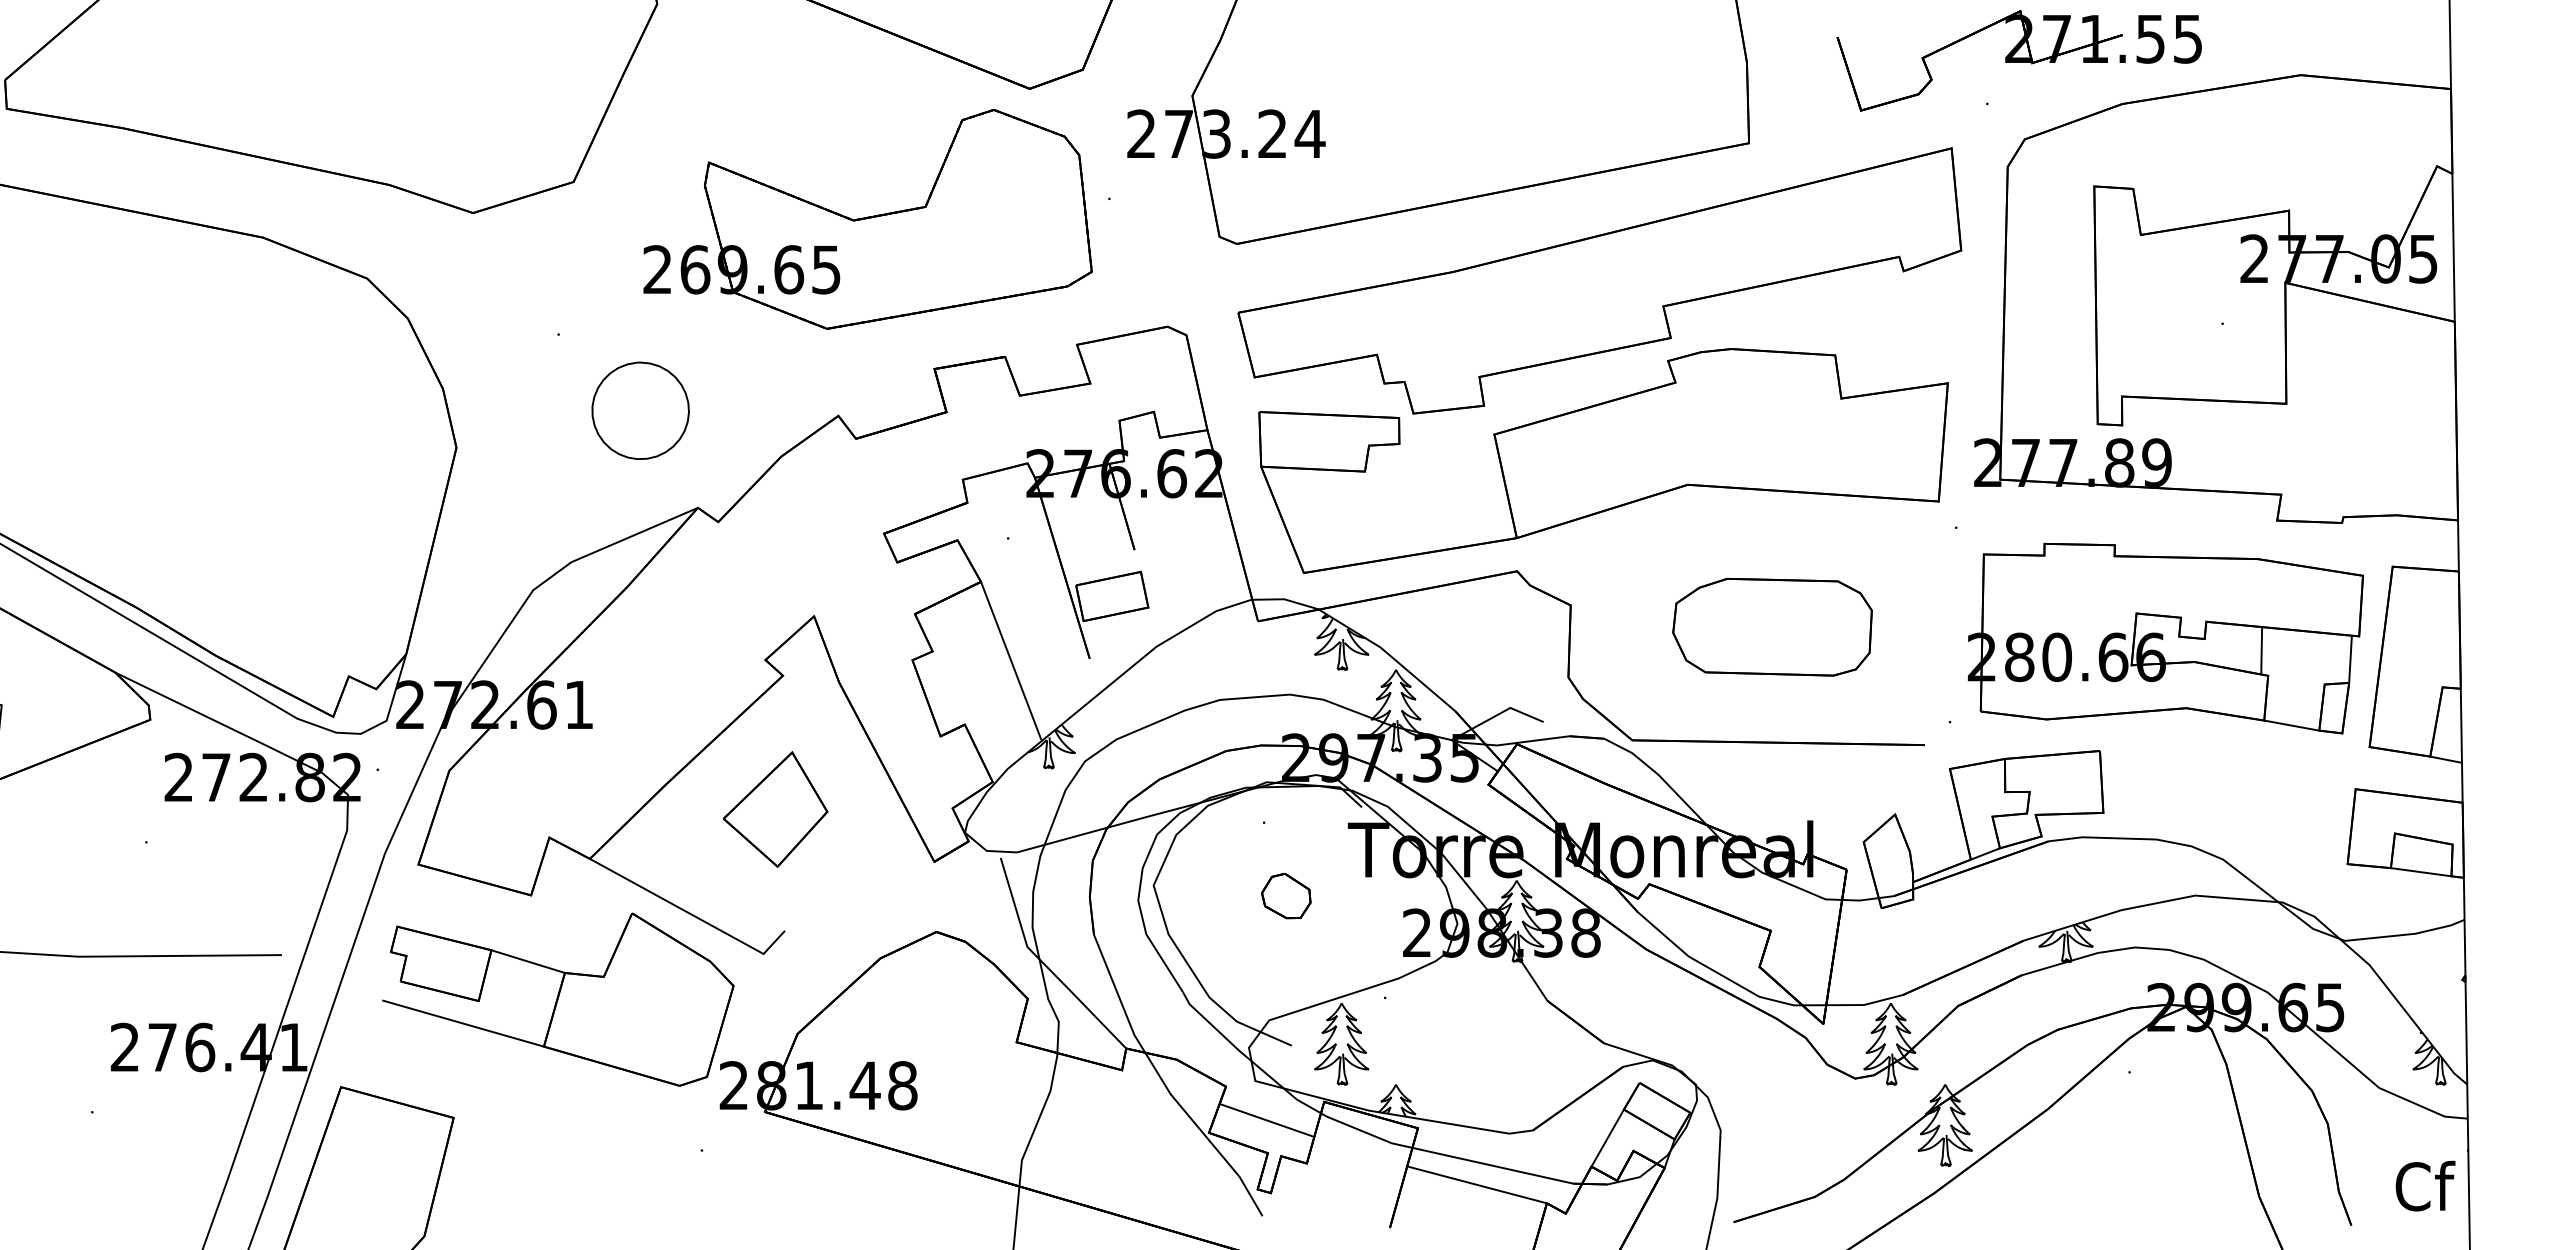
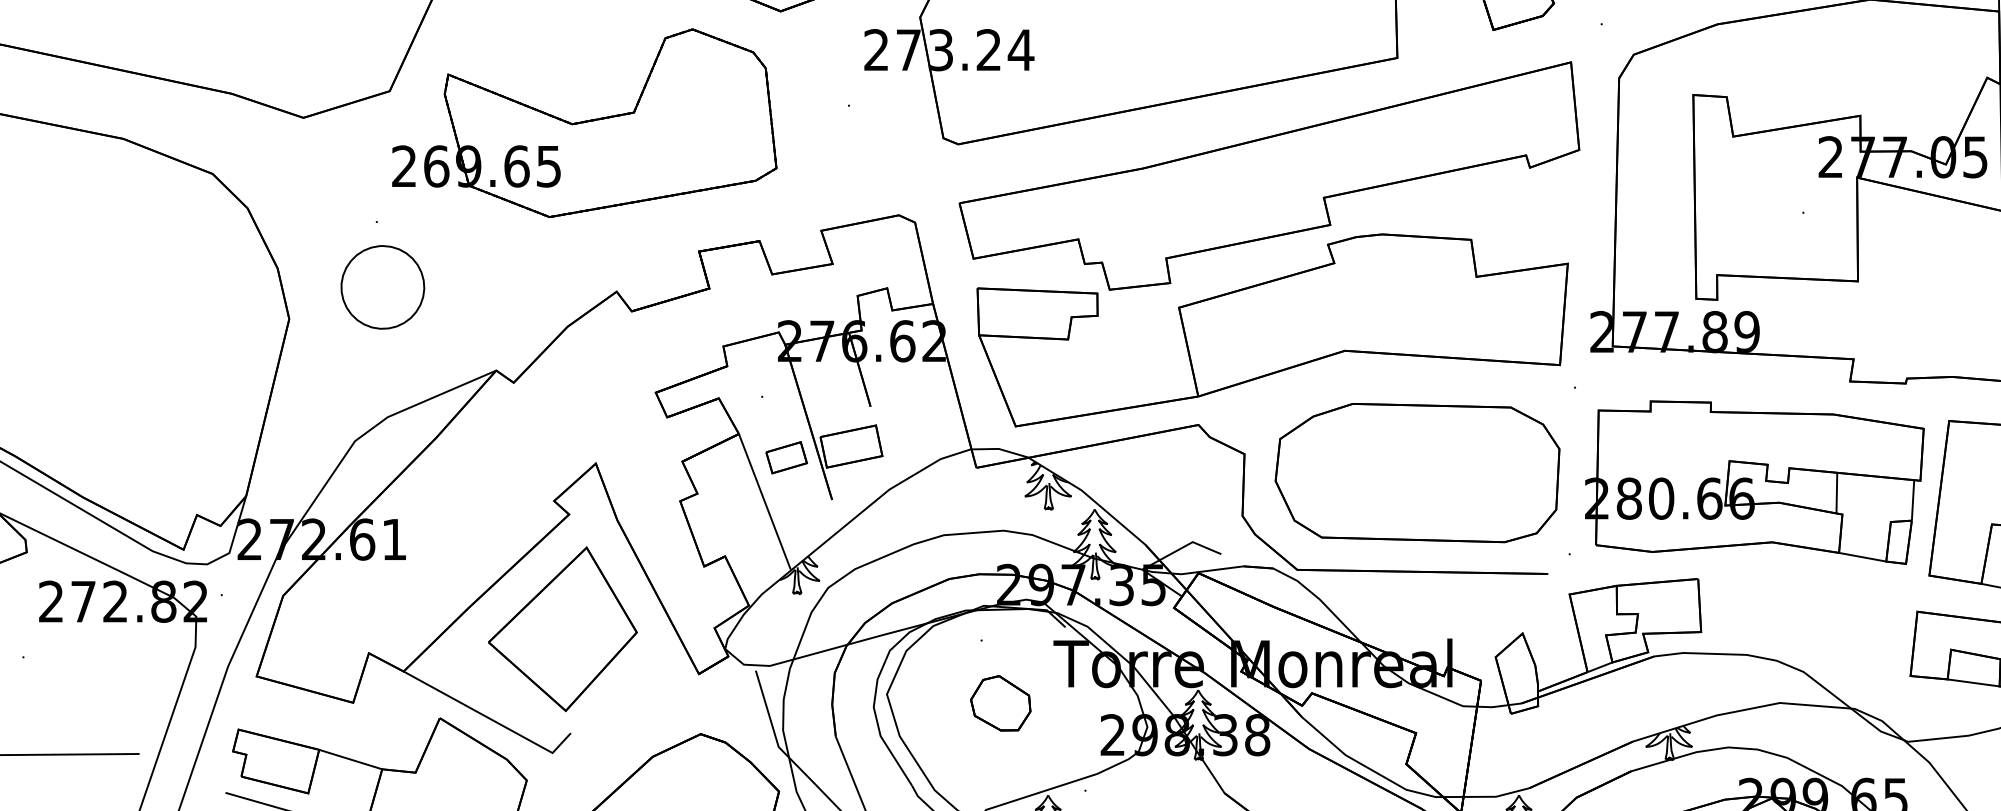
part: (867, 219) -> (584, 123), moved
part: (640, 410) -> (382, 287), moved
part: (1036, 609) -> (786, 457), added
part: (1772, 626) -> (1417, 472), size x1.67
part: (775, 809) -> (562, 629), size x1.67
part: (1285, 895) -> (999, 702), size x1.43

